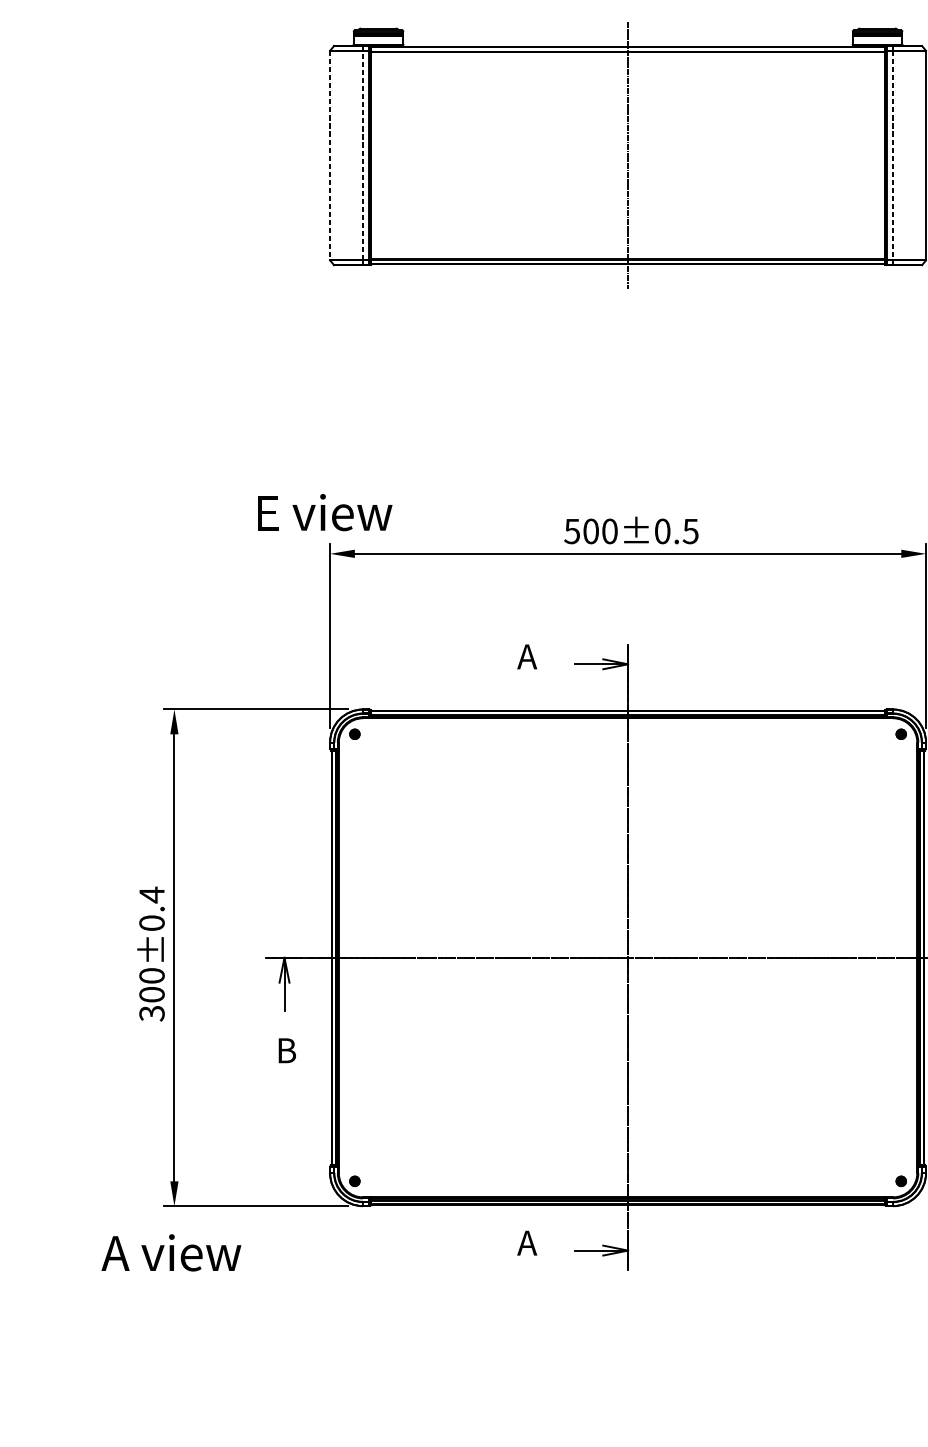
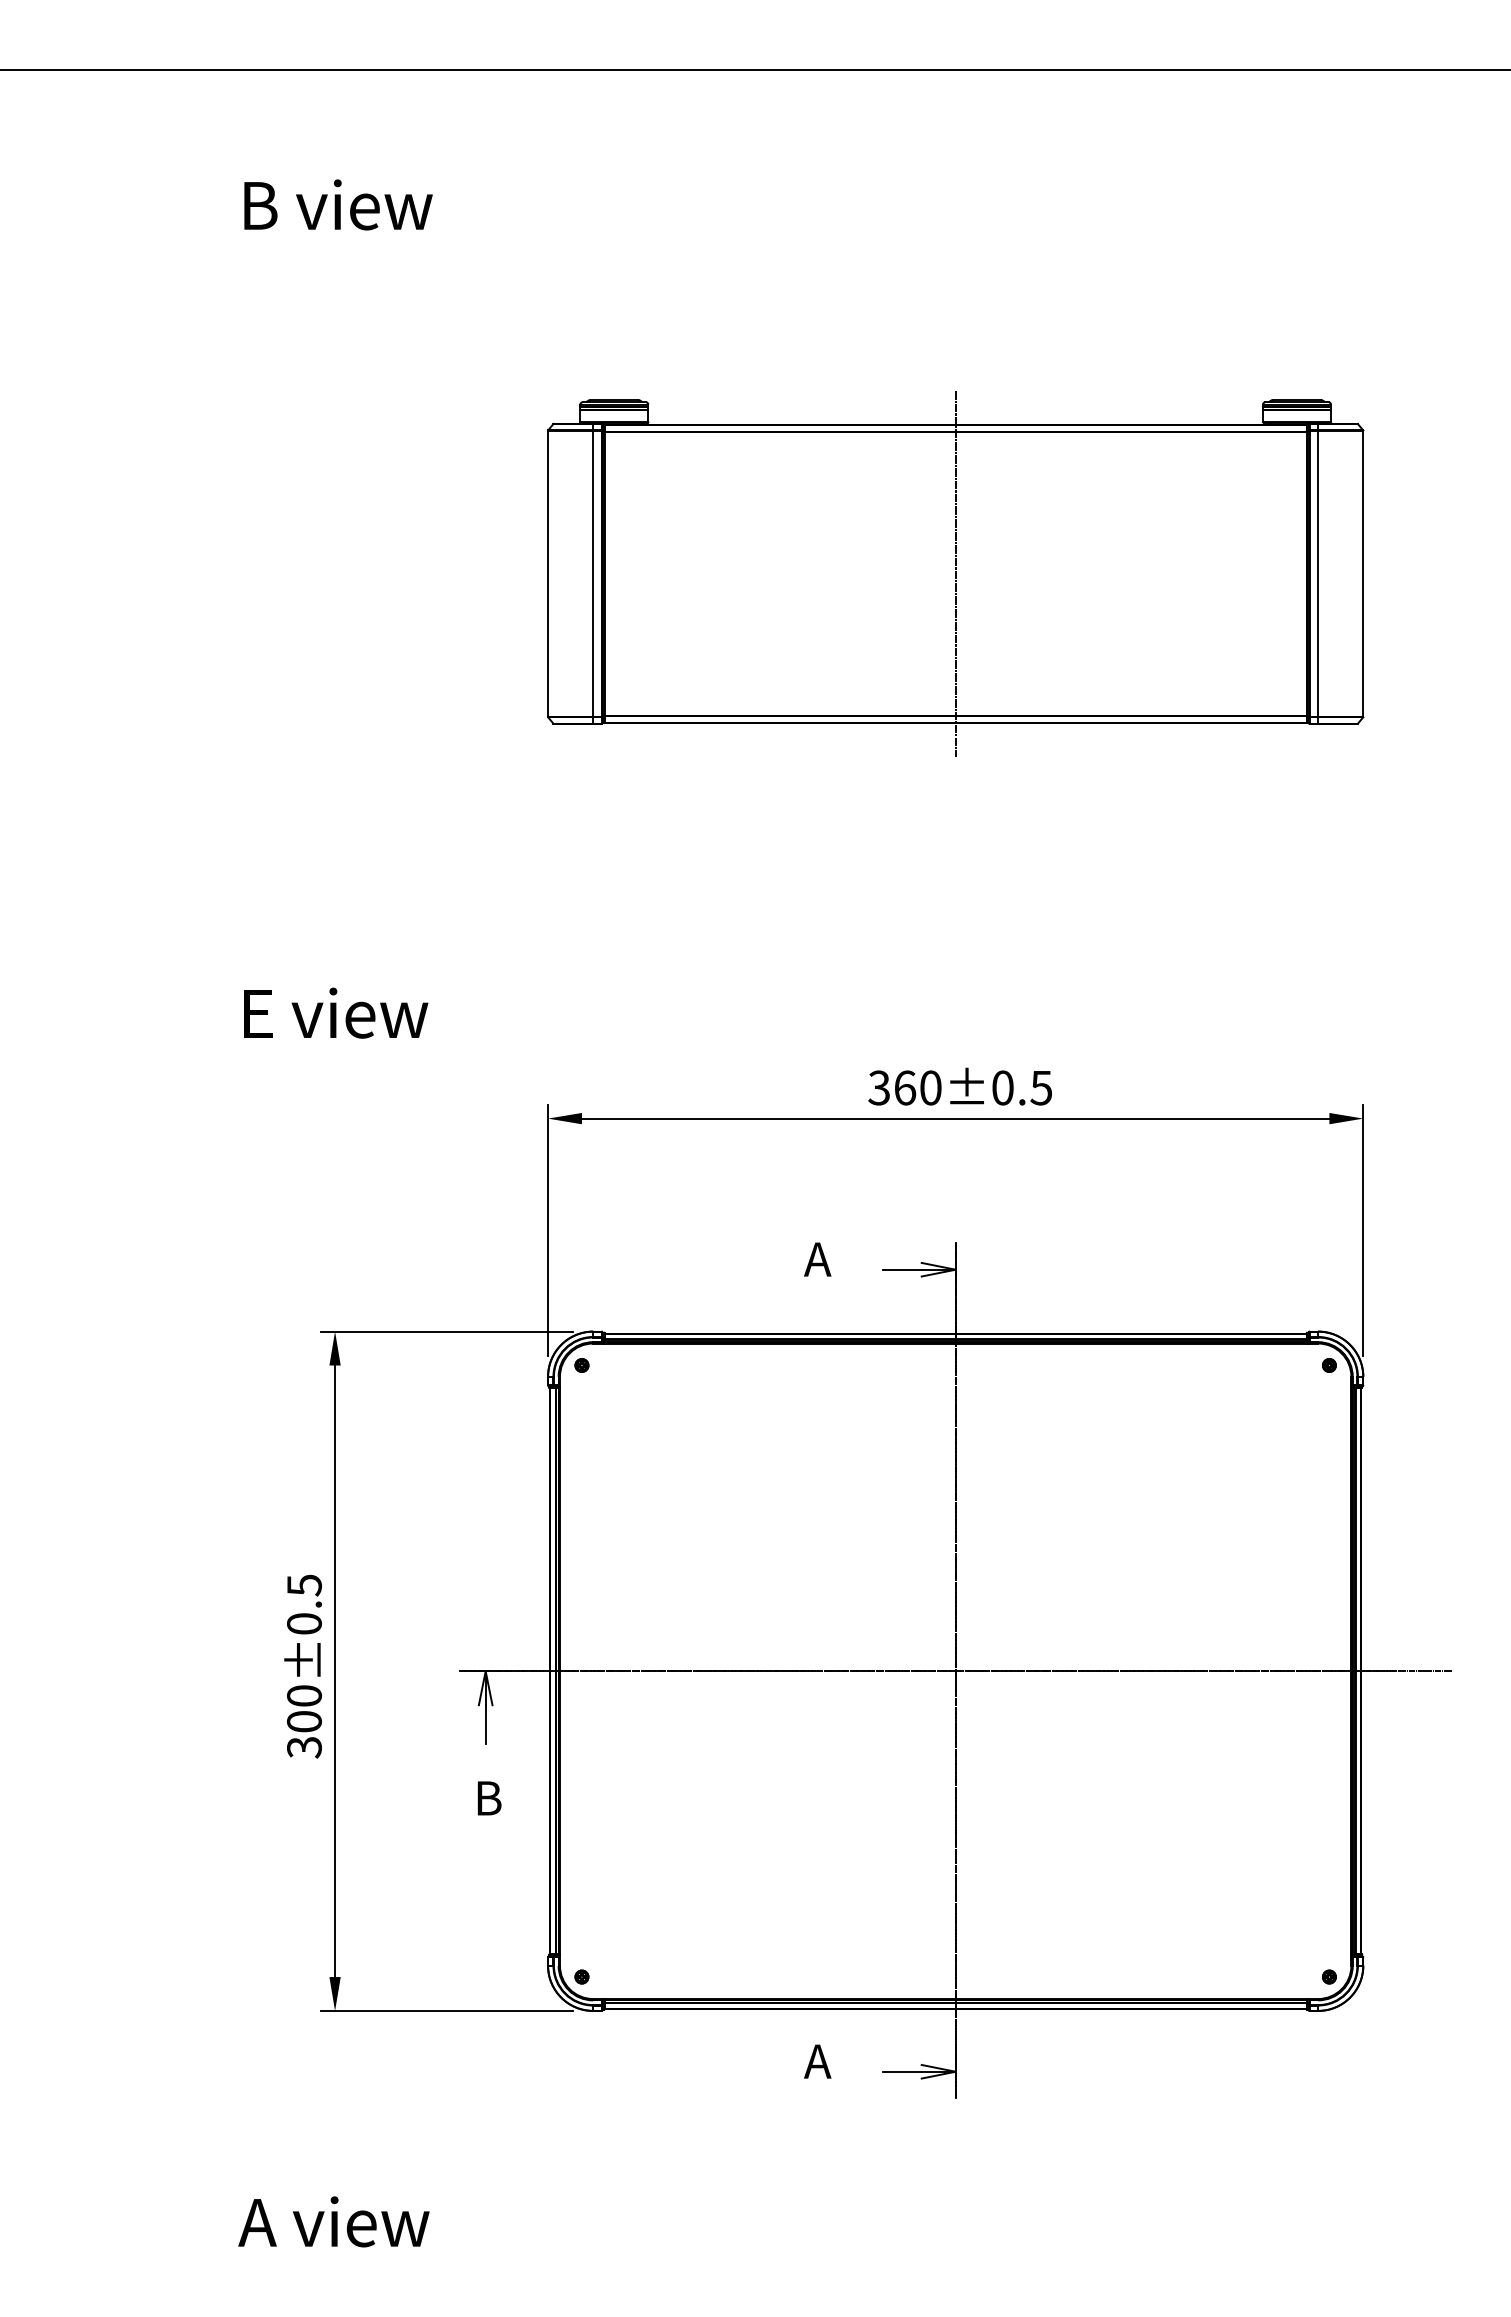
line: (363, 155) -> (593, 573), dashed -> solid
line: (329, 156) -> (547, 574), dashed -> solid
line: (893, 156) -> (1318, 574), dashed -> solid
text: (325, 512) -> (336, 1012), moved
text: (581, 531) -> (892, 1087), 500±0.5 -> 360±0.5
text: (152, 895) -> (304, 1585), 300±0.4 -> 300±0.5
text: (171, 1252) -> (333, 2221), moved

